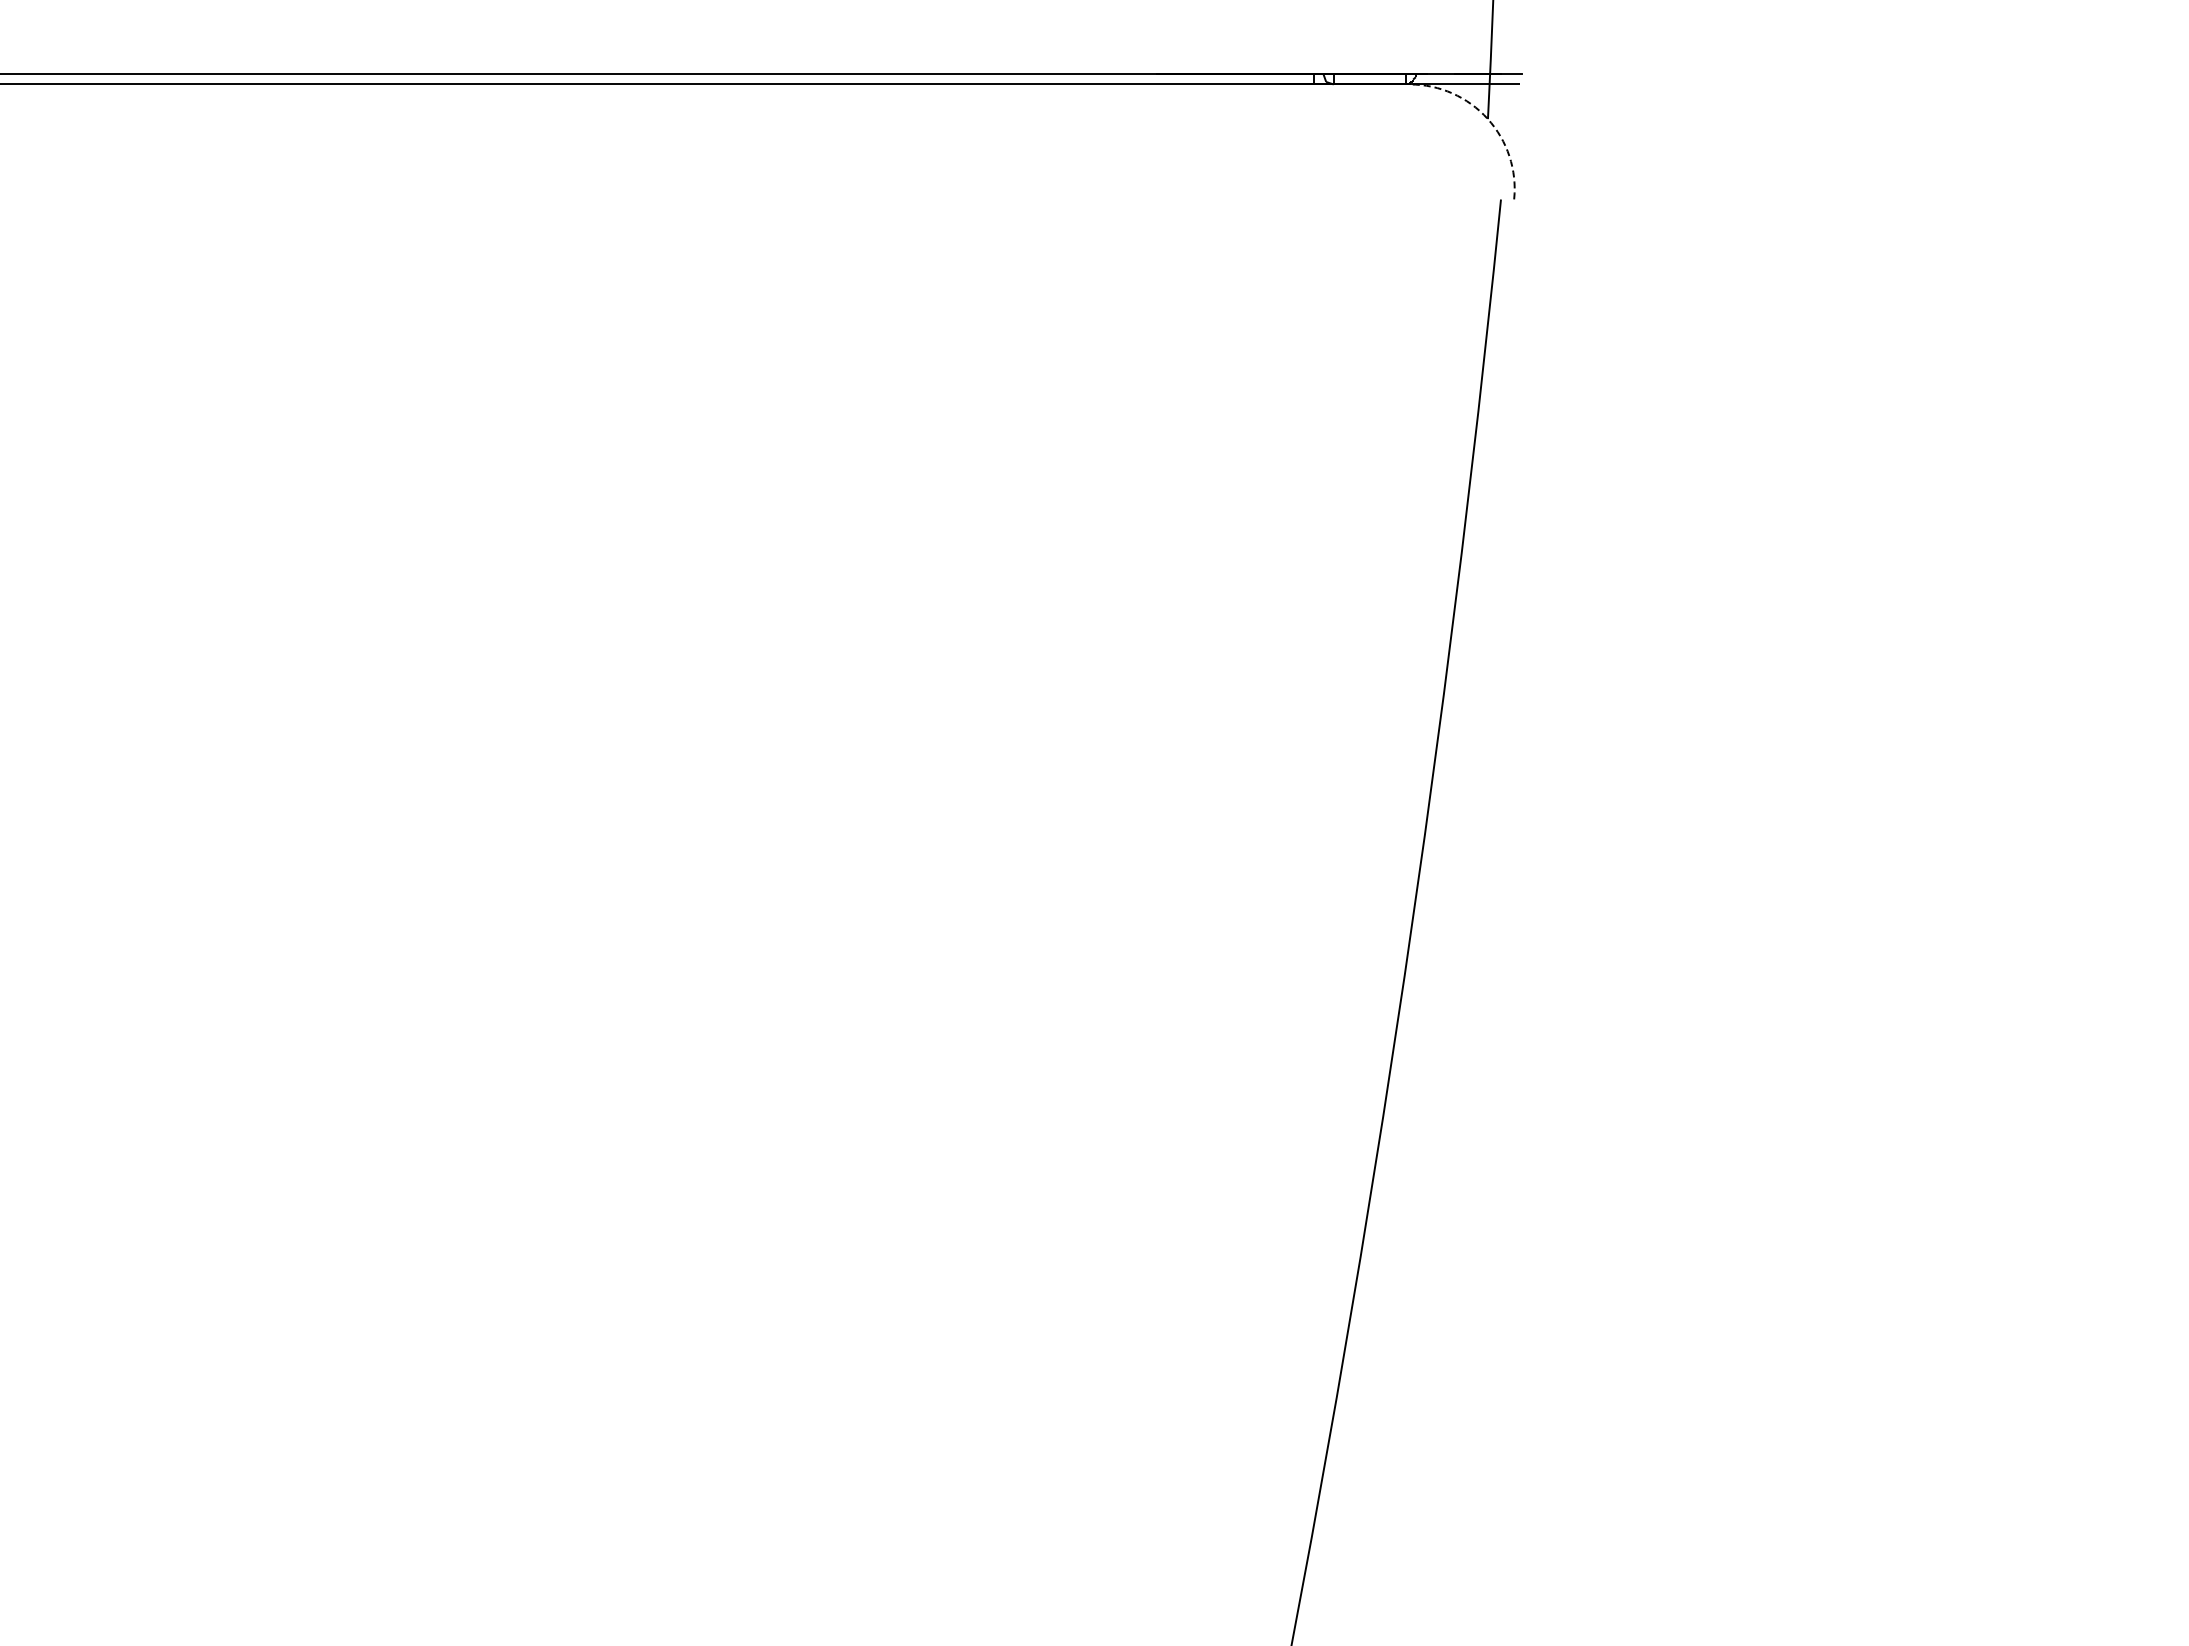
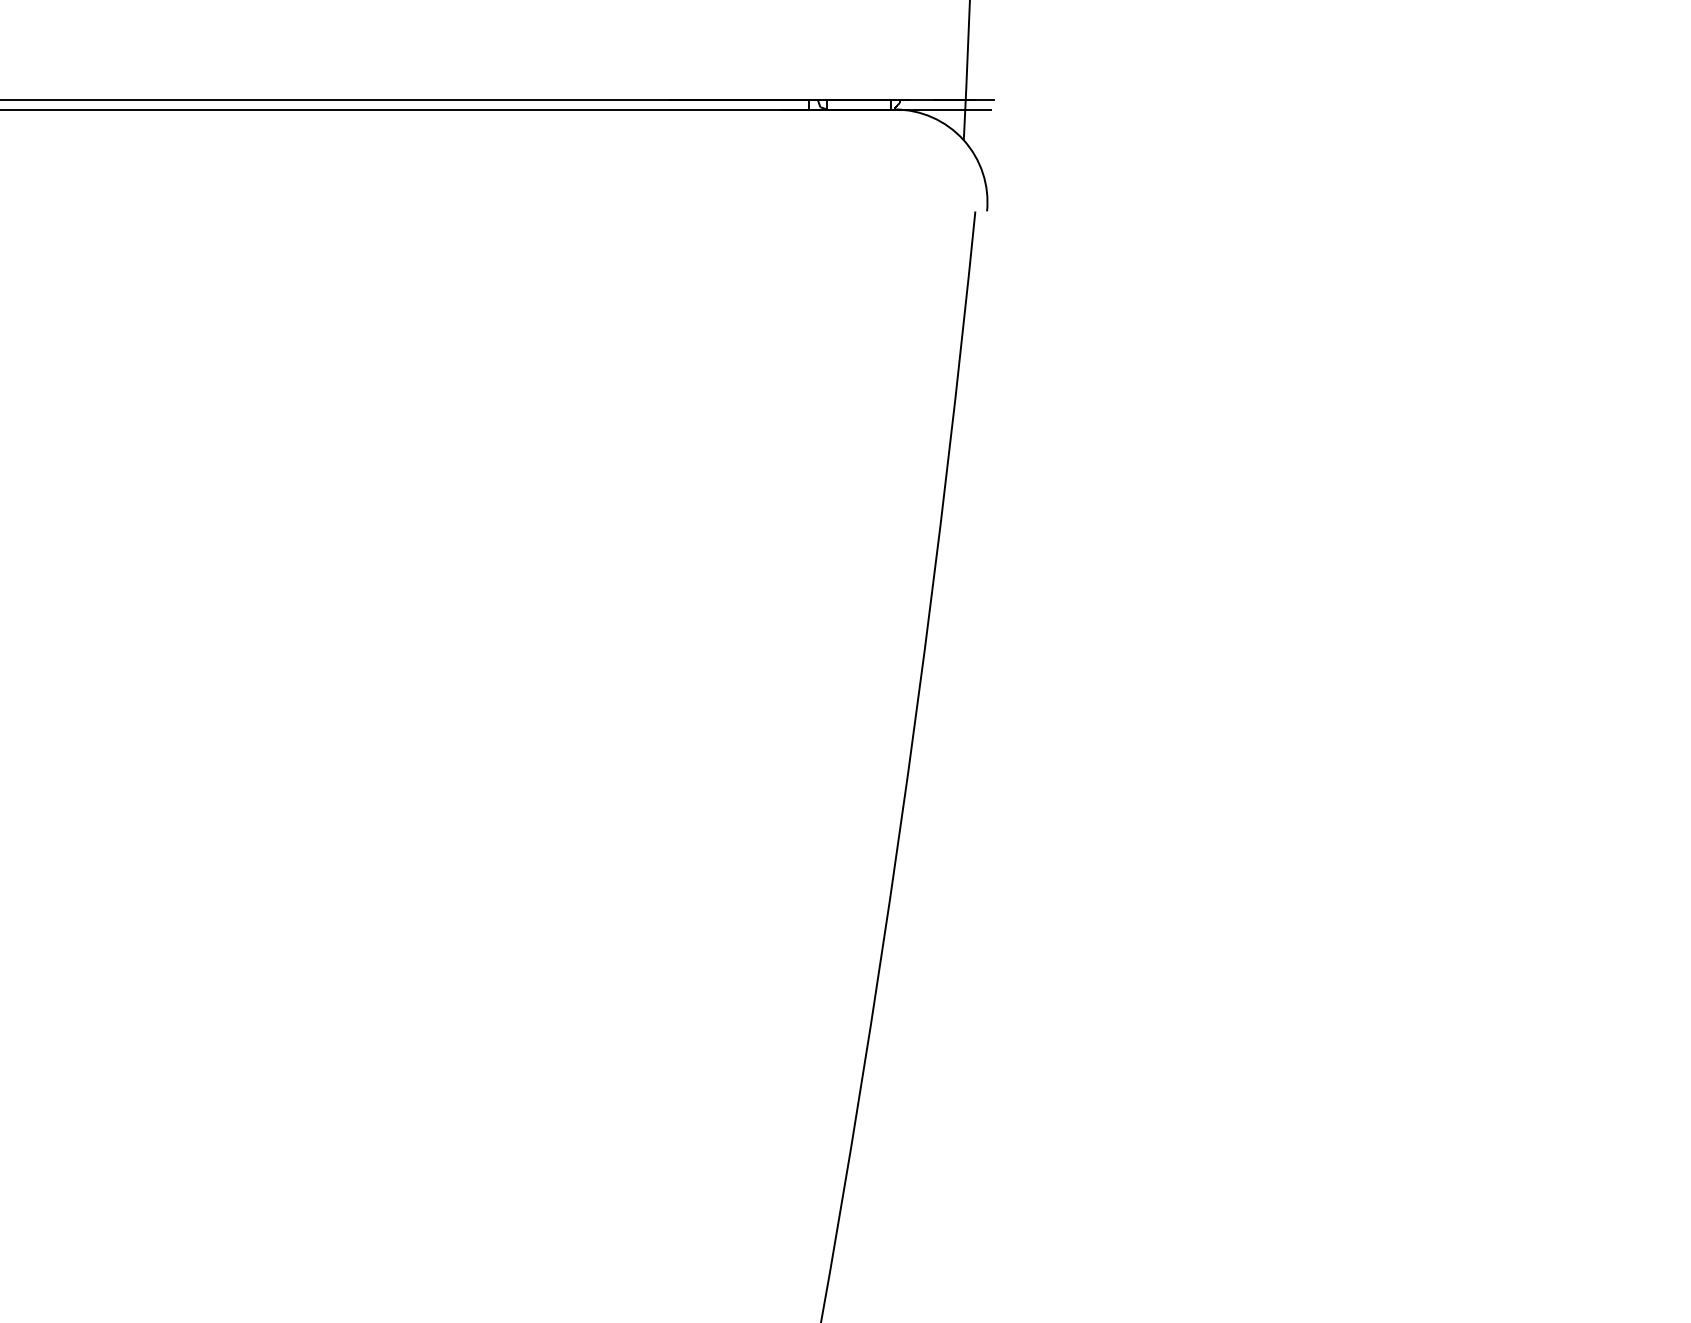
arc: (1487, 118) -> (963, 139), dashed -> solid

